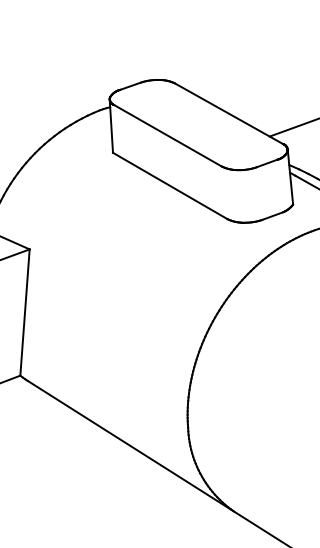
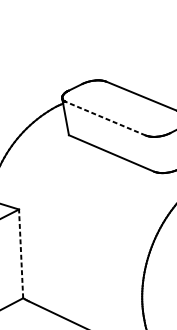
line: (167, 135) -> (105, 118), solid -> dashed
line: (25, 312) -> (21, 253), solid -> dashed

